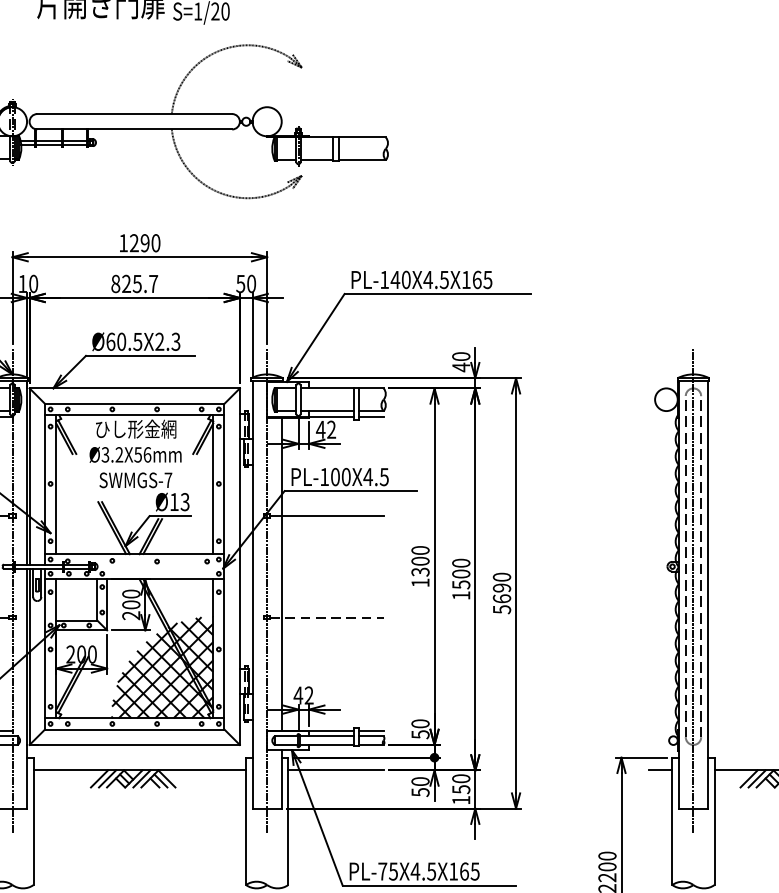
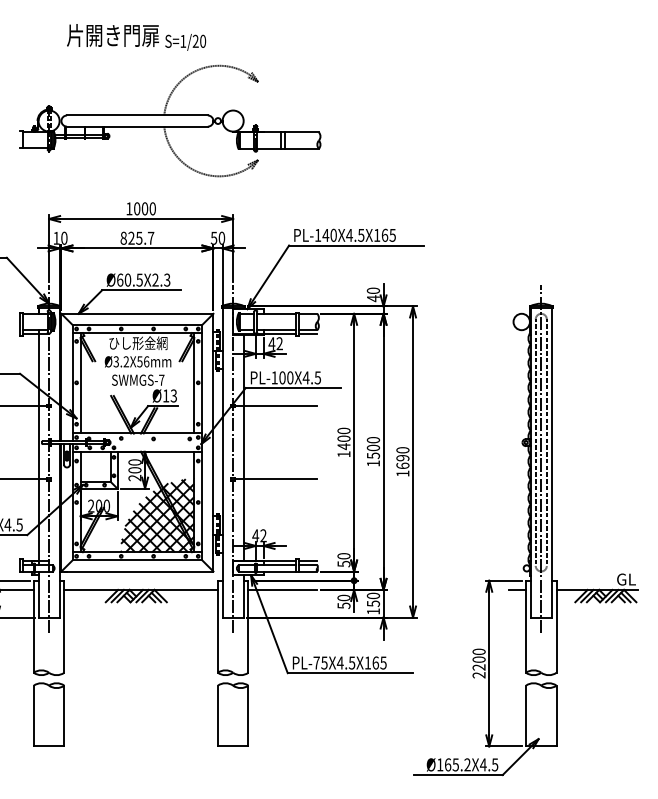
text: (140, 242) -> (141, 208), 1290 -> 1000
text: (419, 571) -> (343, 446), 1300 -> 1400
text: (501, 609) -> (402, 473), 5690 -> 1690
line: (327, 617) -> (276, 479), dashed -> solid

